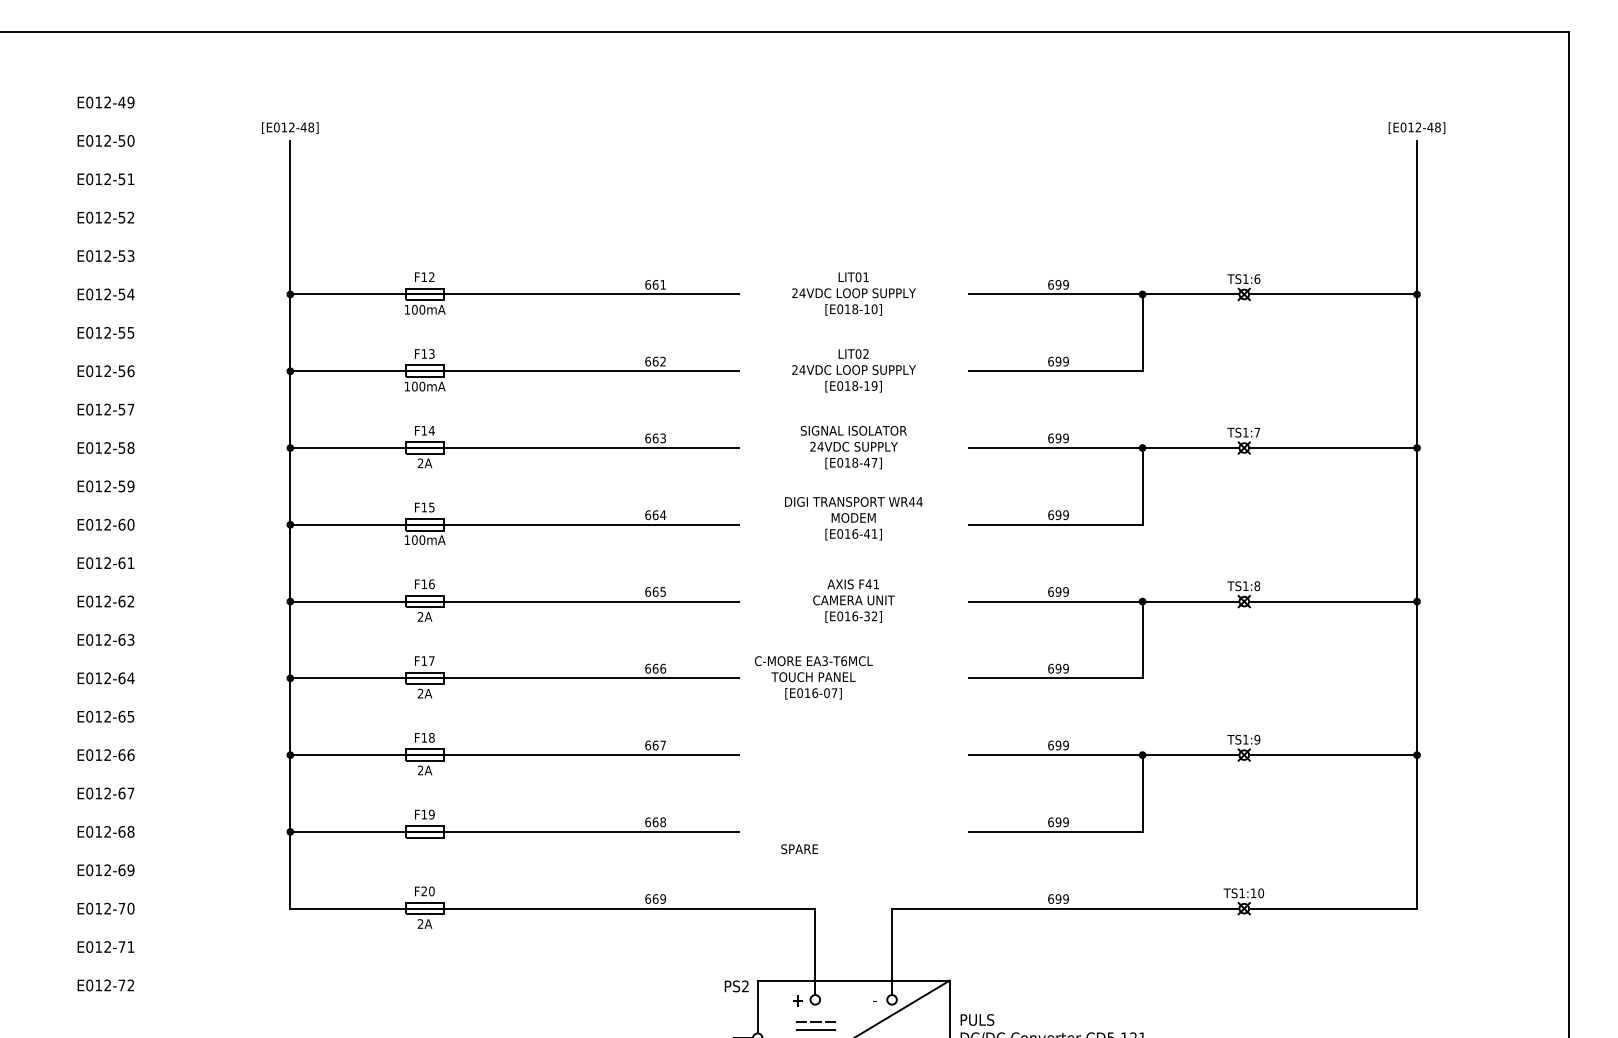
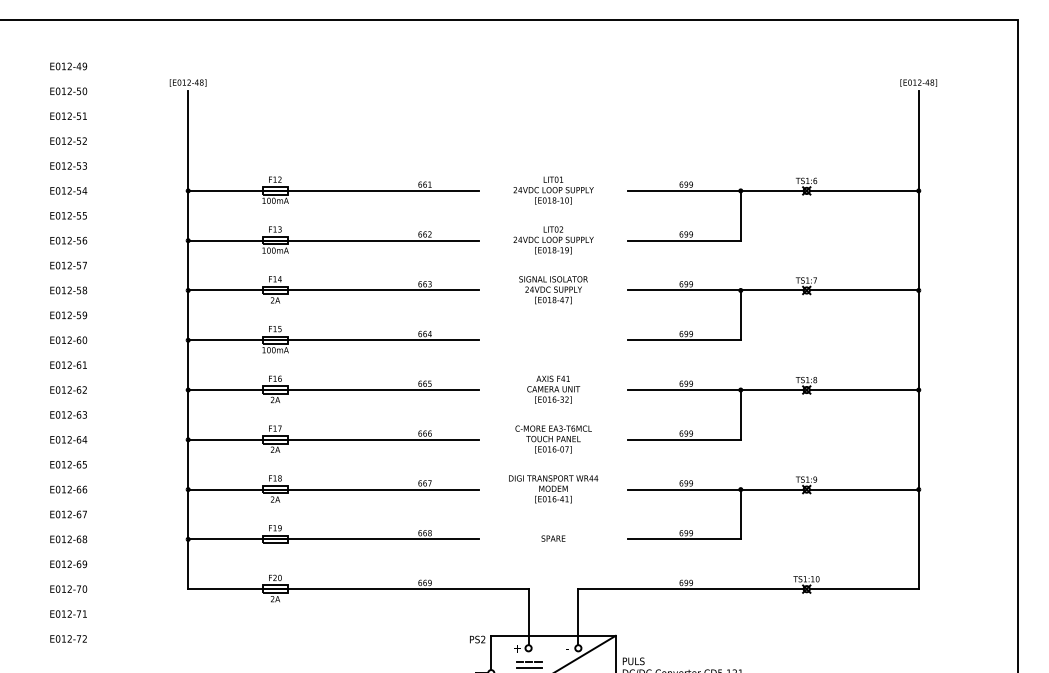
text: (853, 519) -> (553, 489), moved
text: (813, 677) -> (553, 439), moved
text: (799, 849) -> (553, 538), moved

